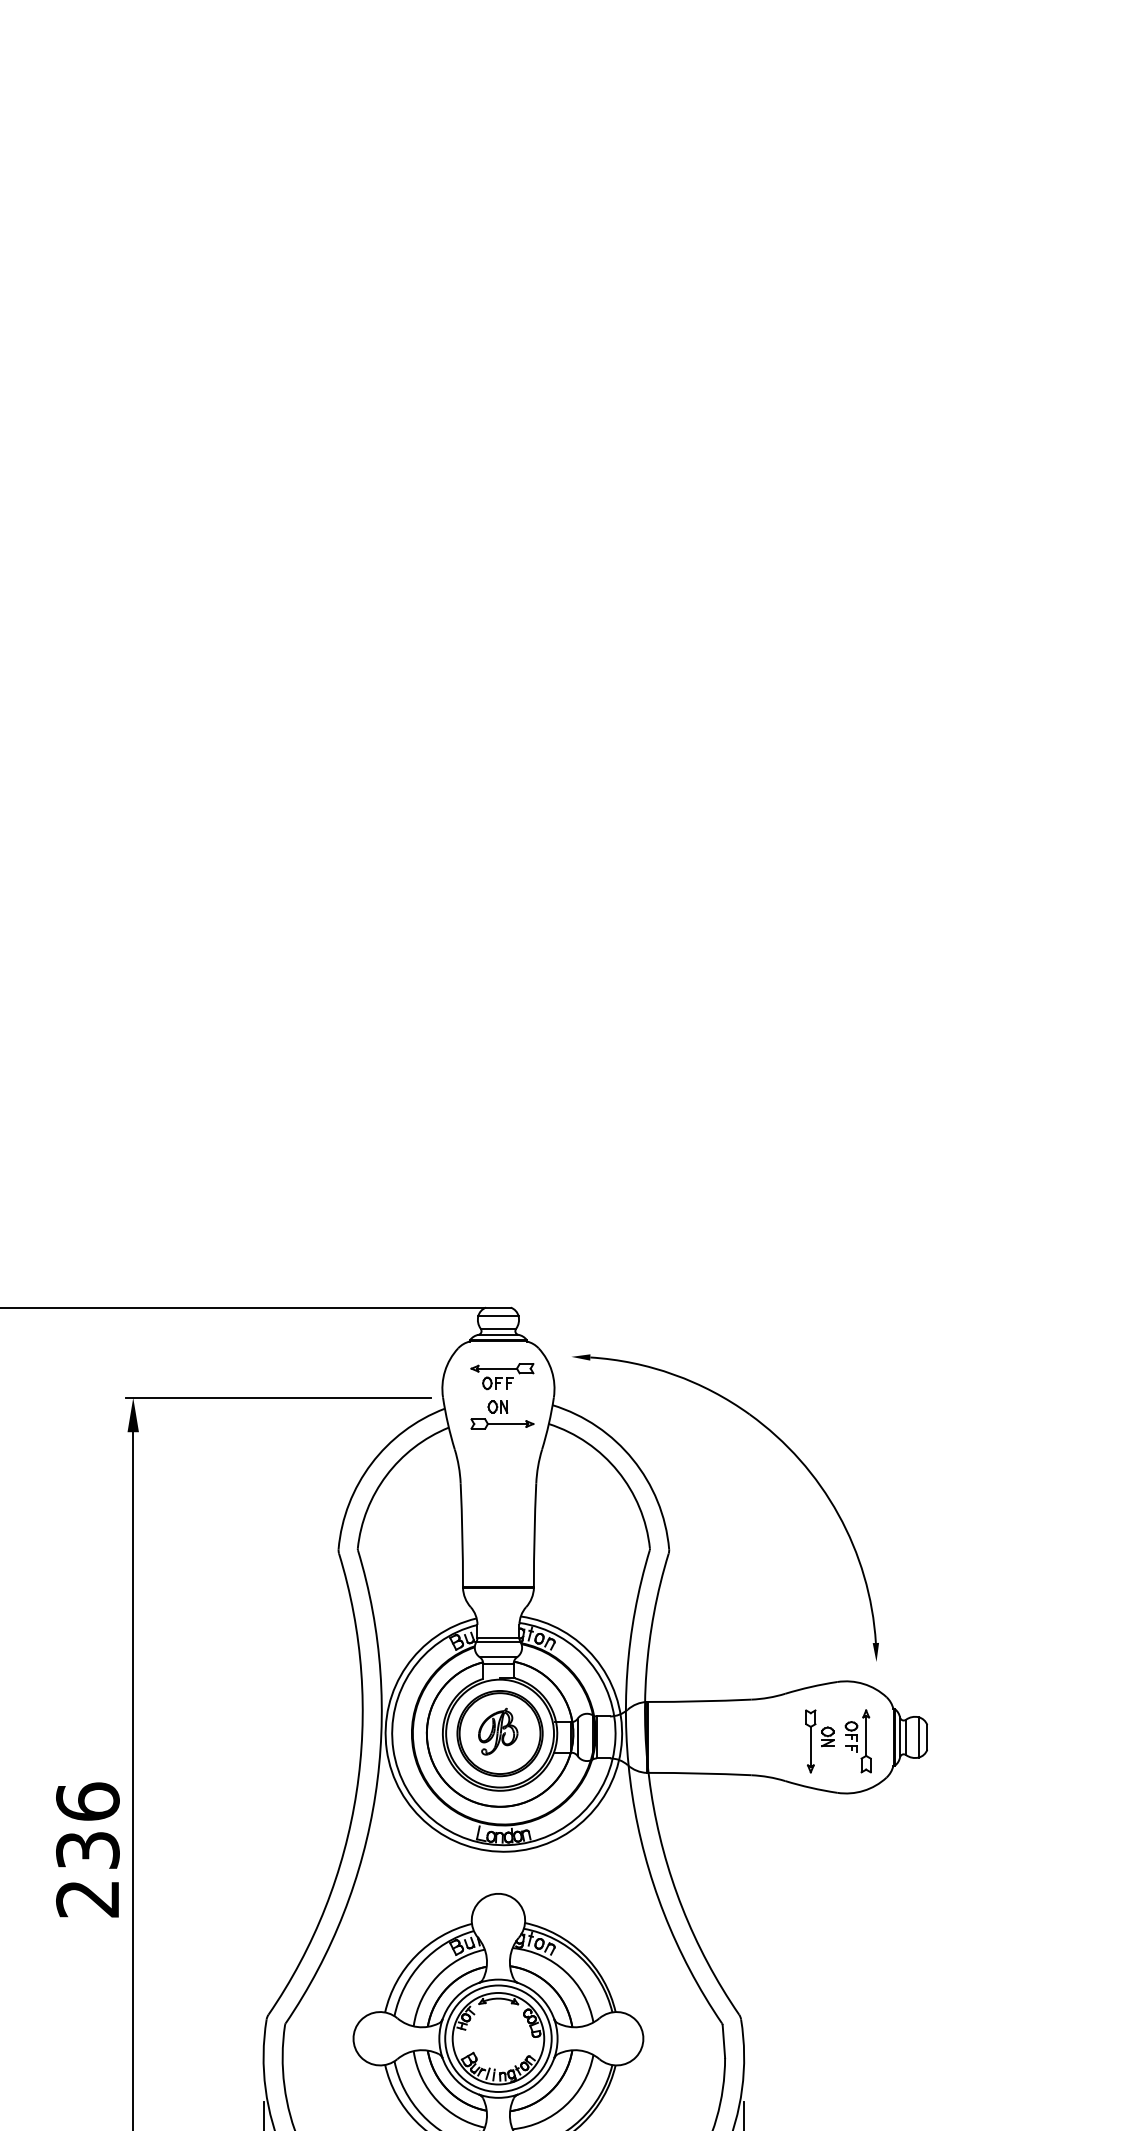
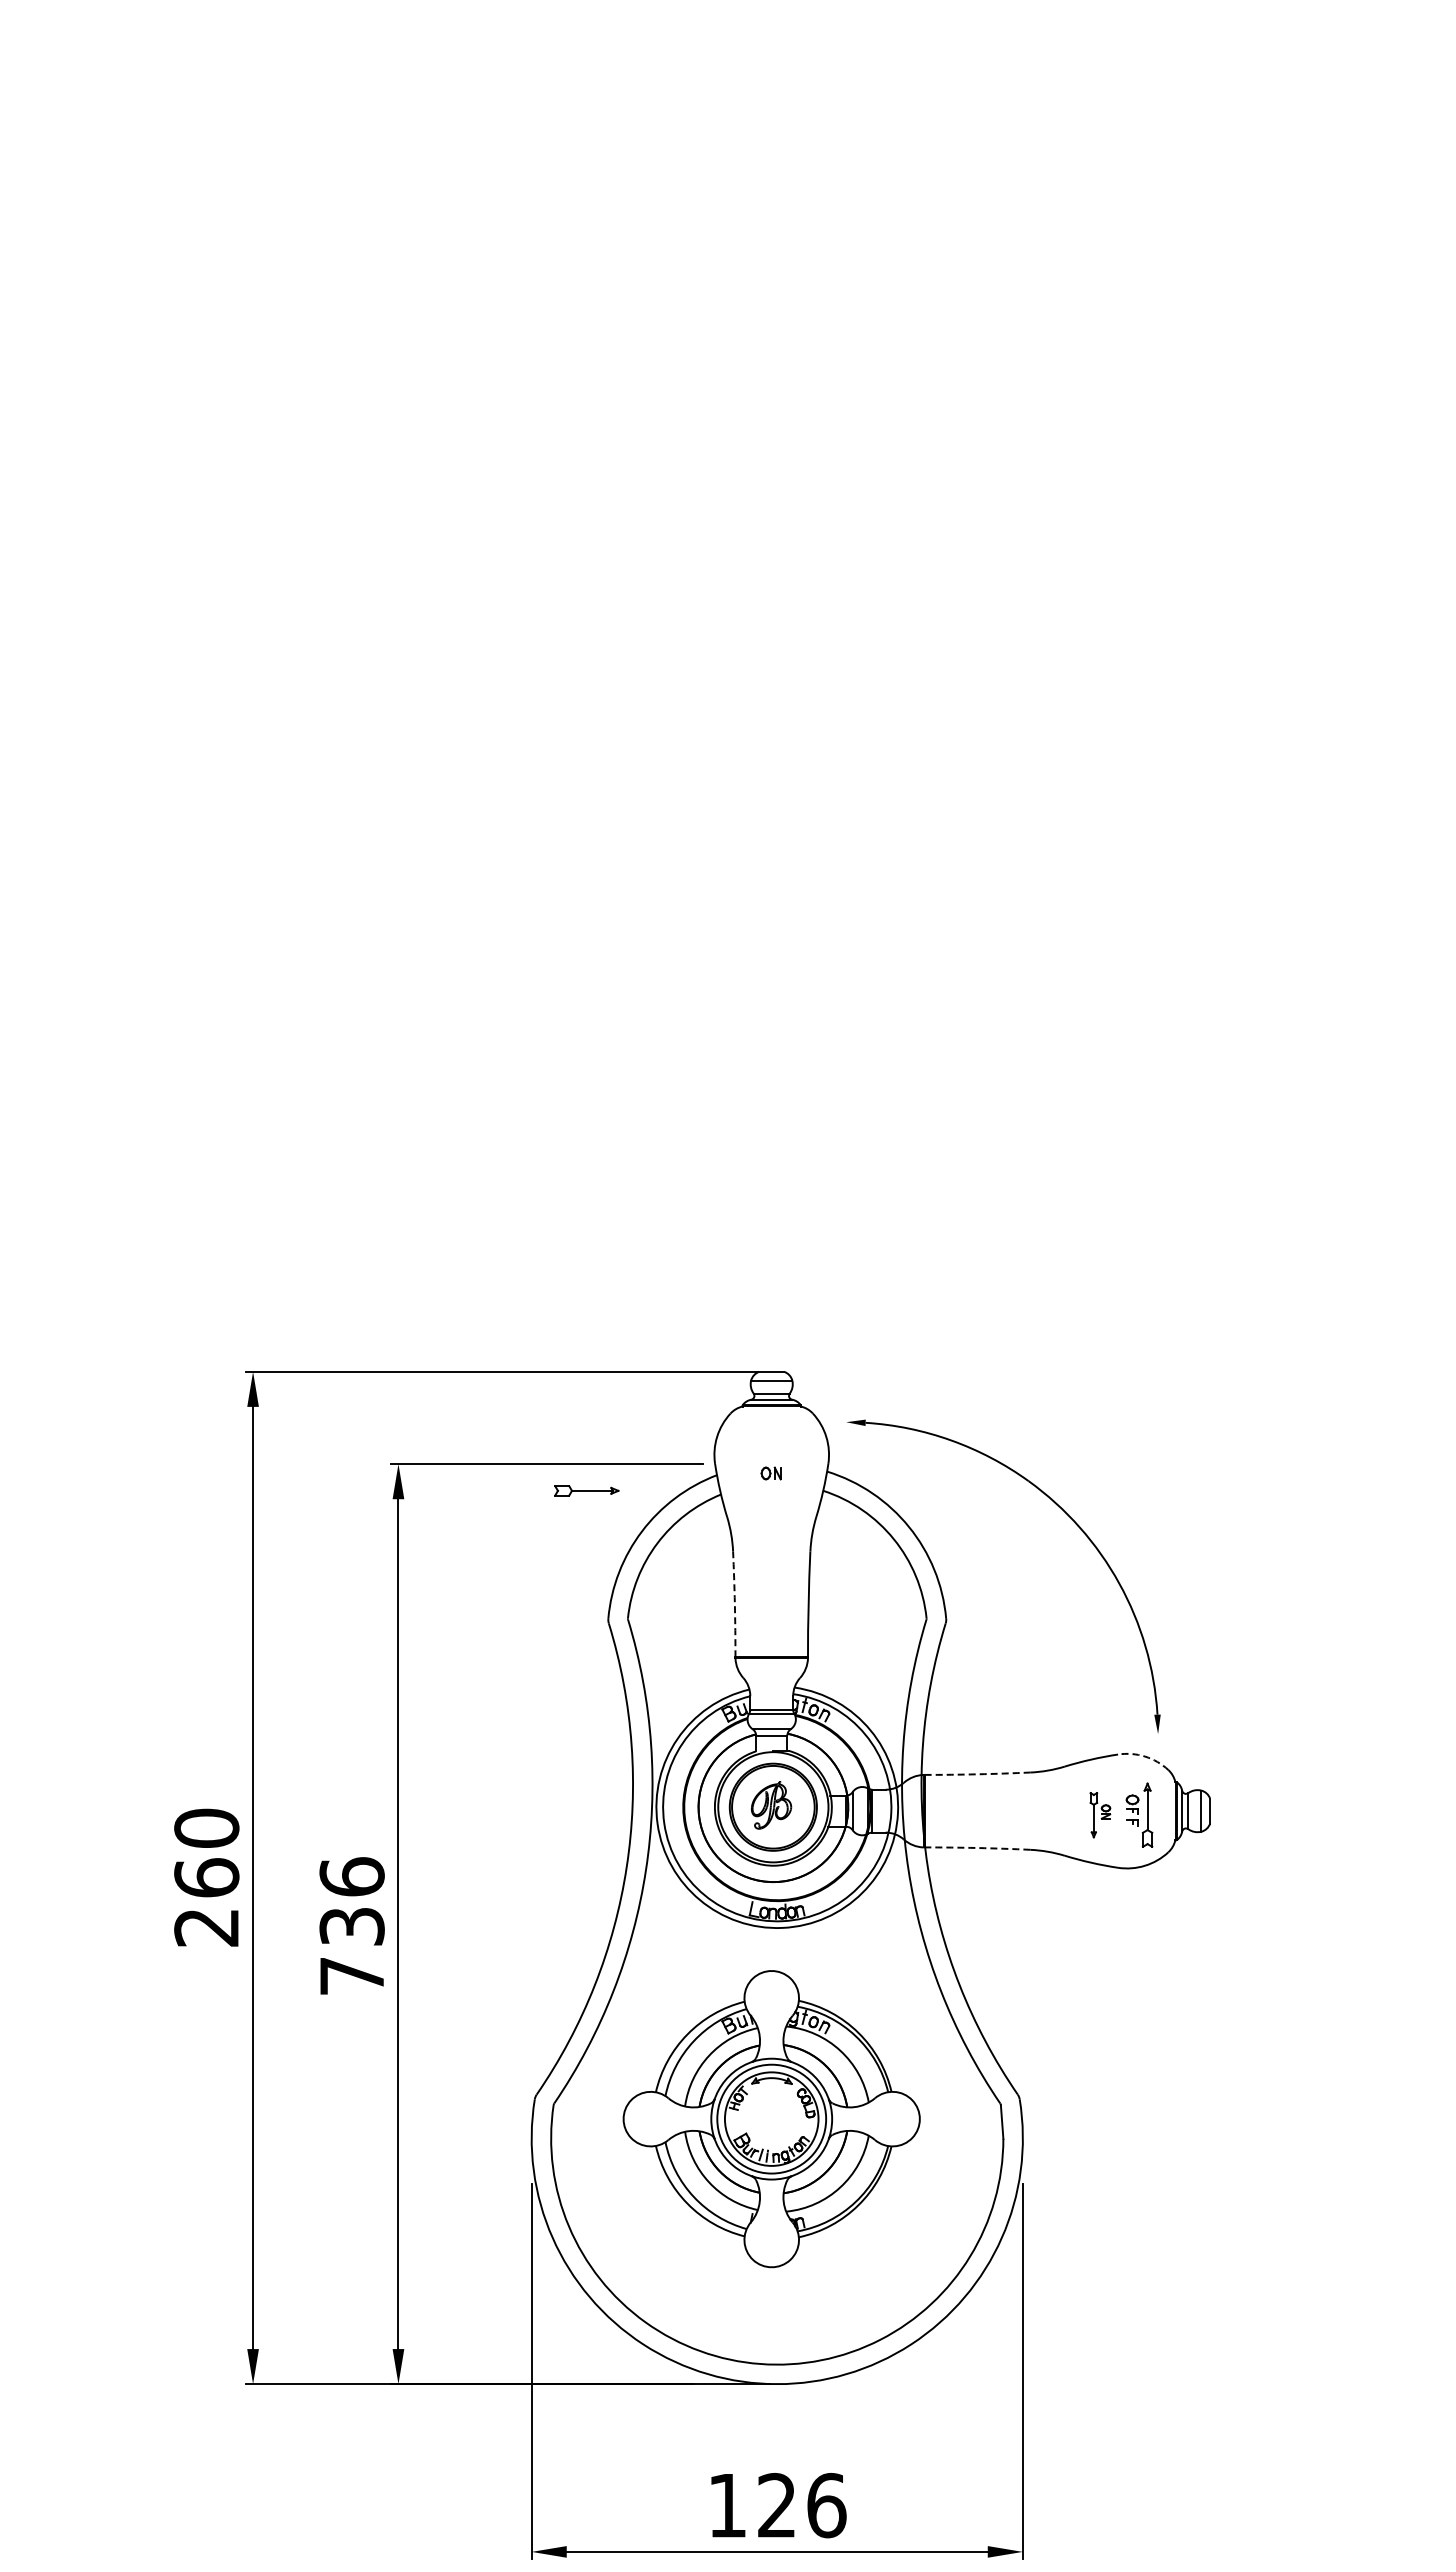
part: (502, 1376) -> (775, 1442), removed
part: (502, 1423) -> (586, 1490), moved
arc: (462, 1535) -> (734, 1604), solid -> dashed
arc: (864, 1683) -> (1145, 1756), solid -> dashed
arc: (699, 1701) -> (977, 1774), solid -> dashed
part: (820, 1740) -> (1100, 1814), size x0.7
arc: (699, 1773) -> (977, 1848), solid -> dashed
text: (87, 1899) -> (351, 1976), 236 -> 736

